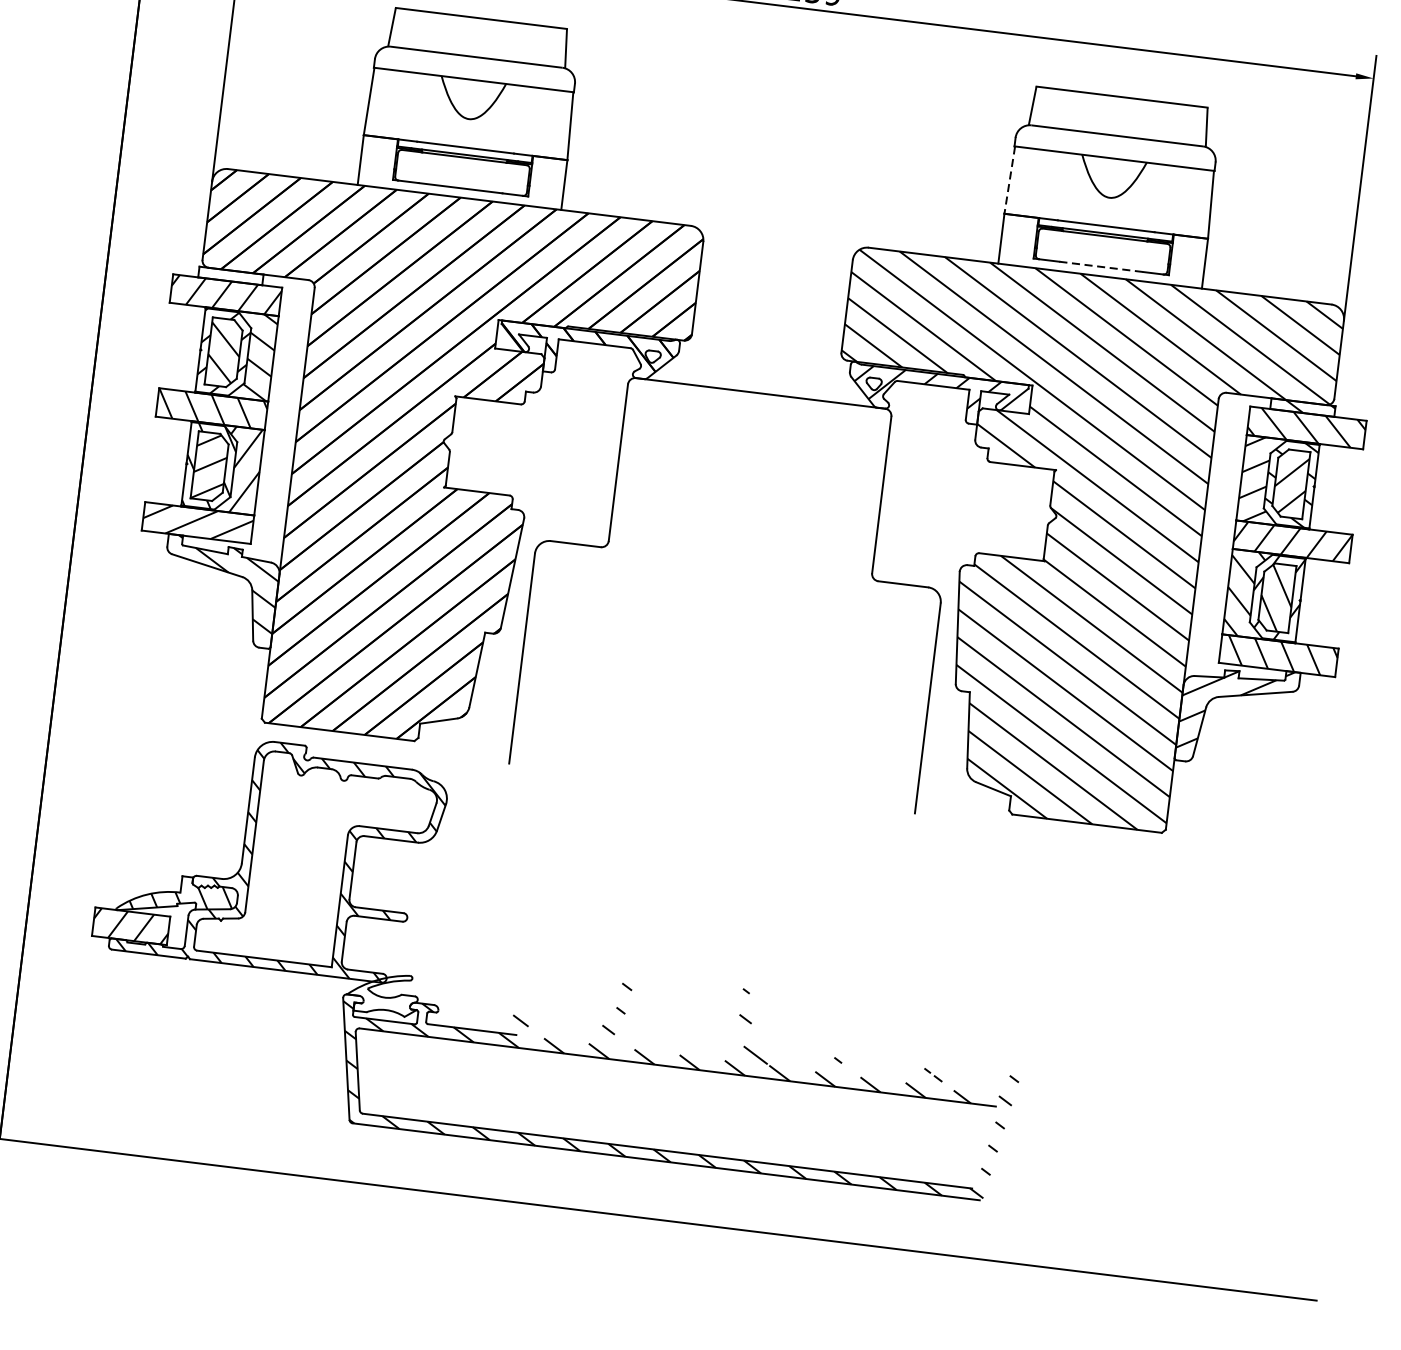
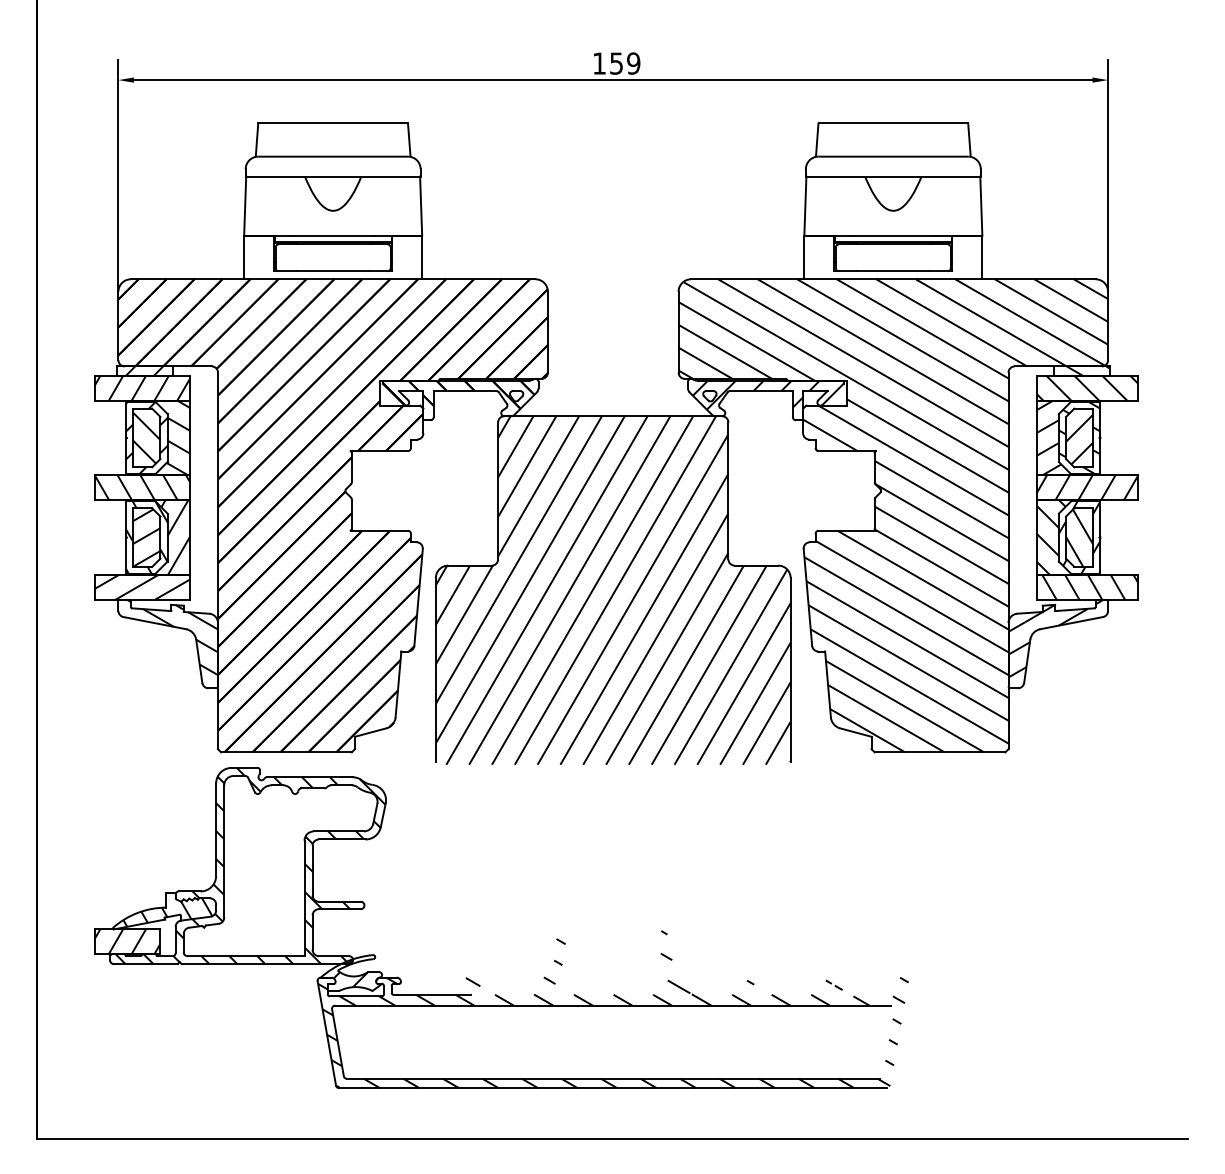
line: (1009, 180) -> (805, 206), dashed -> solid
line: (1101, 267) -> (893, 271), dashed -> solid
hatch: (230, 275) -> (144, 370), added
hatch: (735, 592) -> (612, 590), added
hatch: (378, 993) -> (347, 973), added

